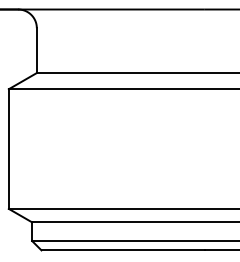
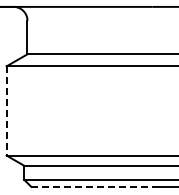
line: (8, 148) -> (6, 110), solid -> dashed
line: (122, 250) -> (91, 186), solid -> dashed

